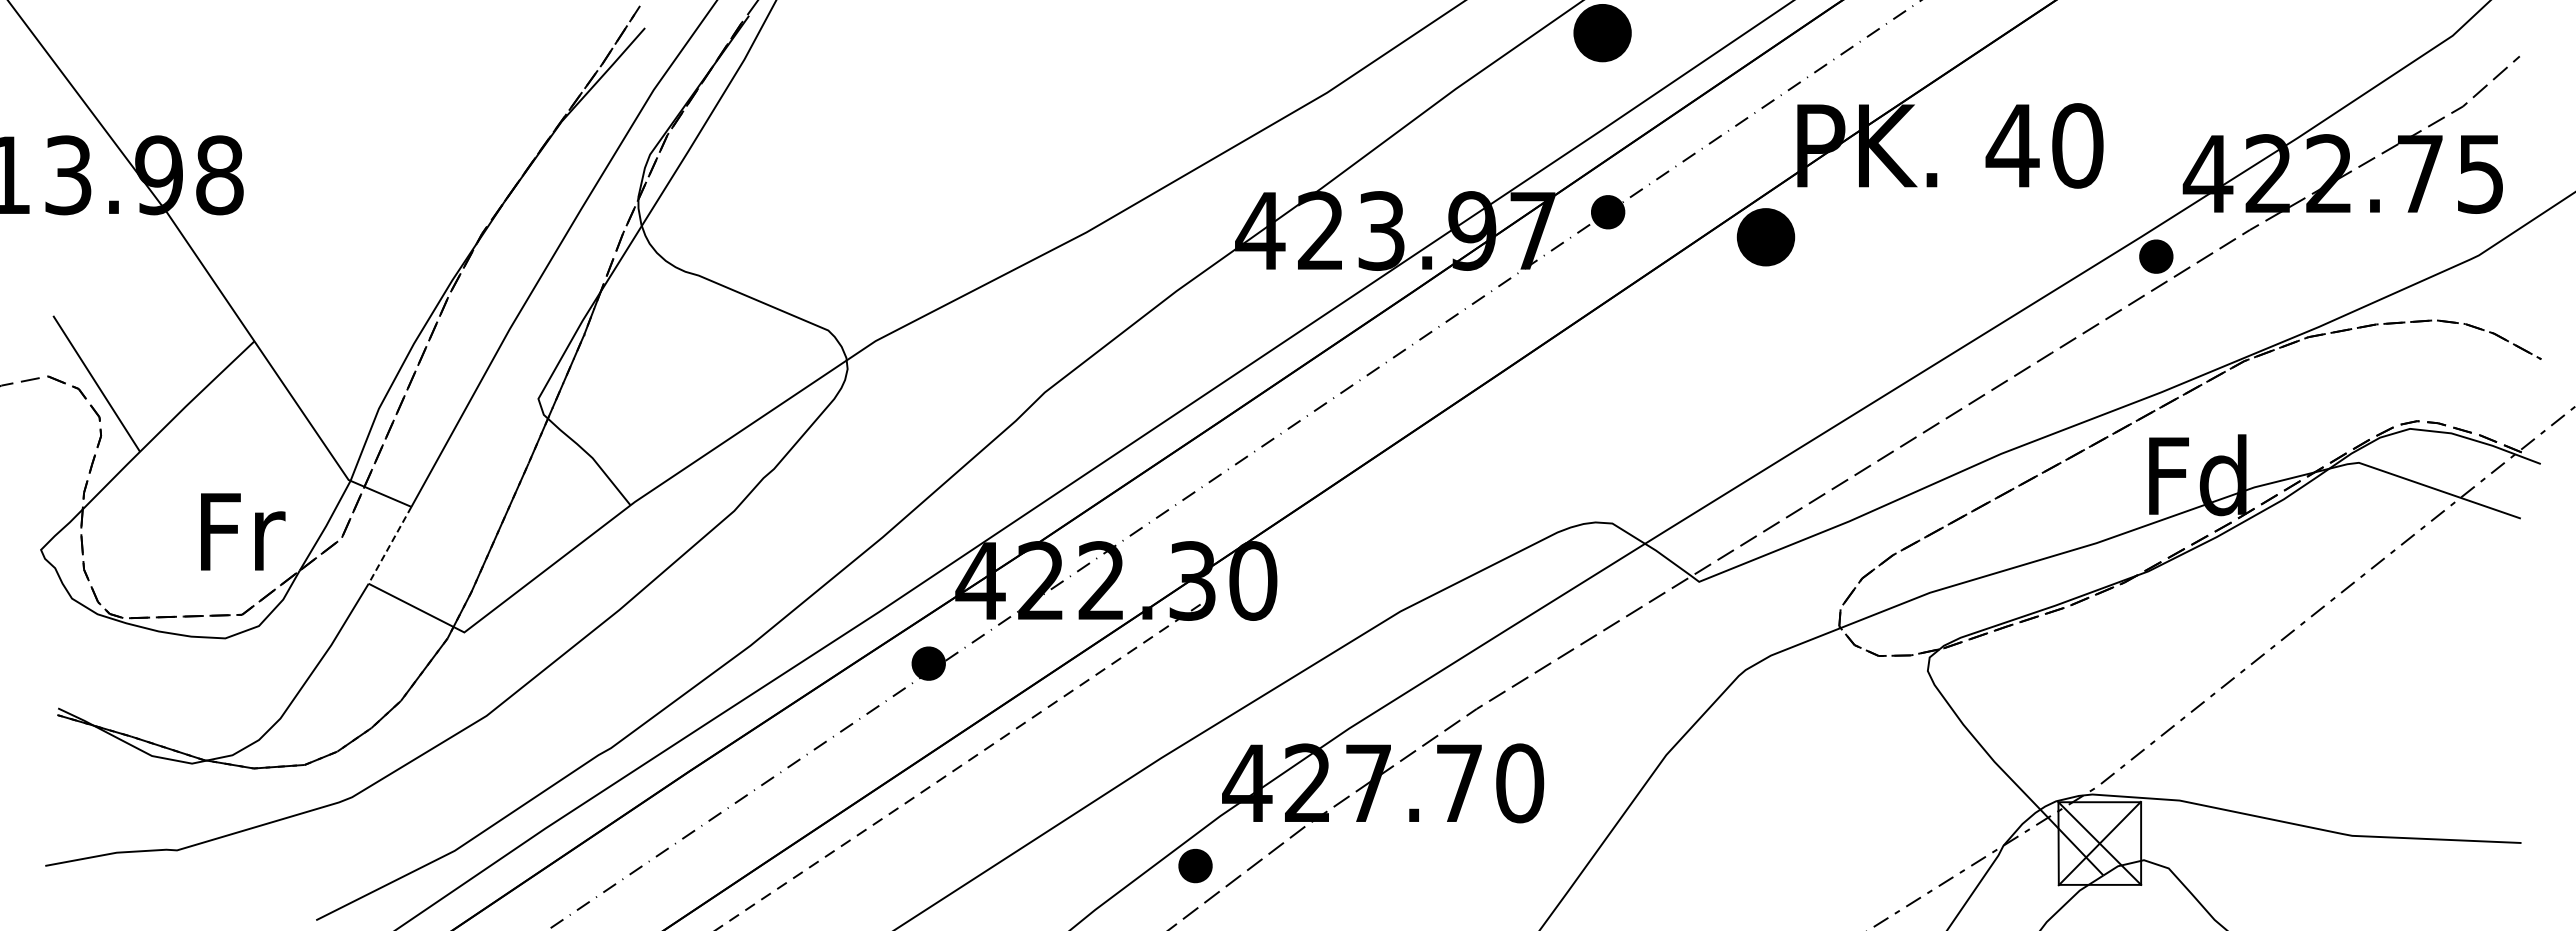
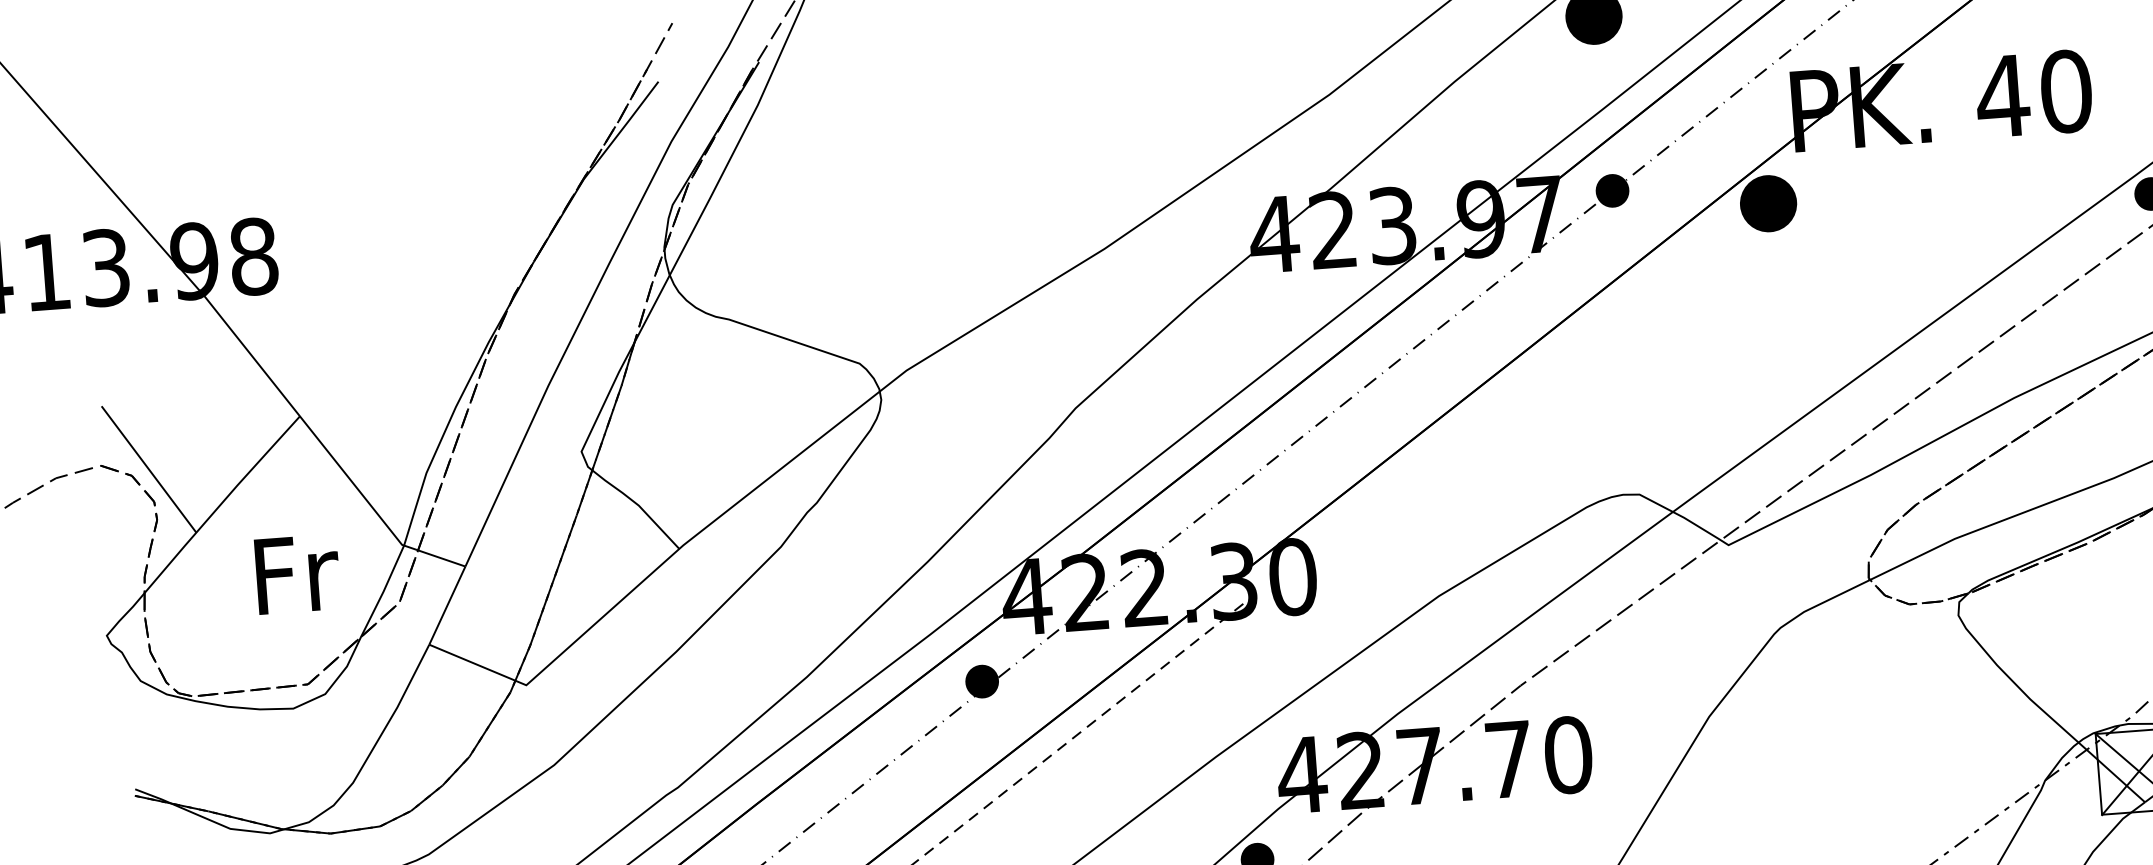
text: (243, 531) -> (298, 573), moved
line: (390, 545) -> (447, 605), dashed -> solid

